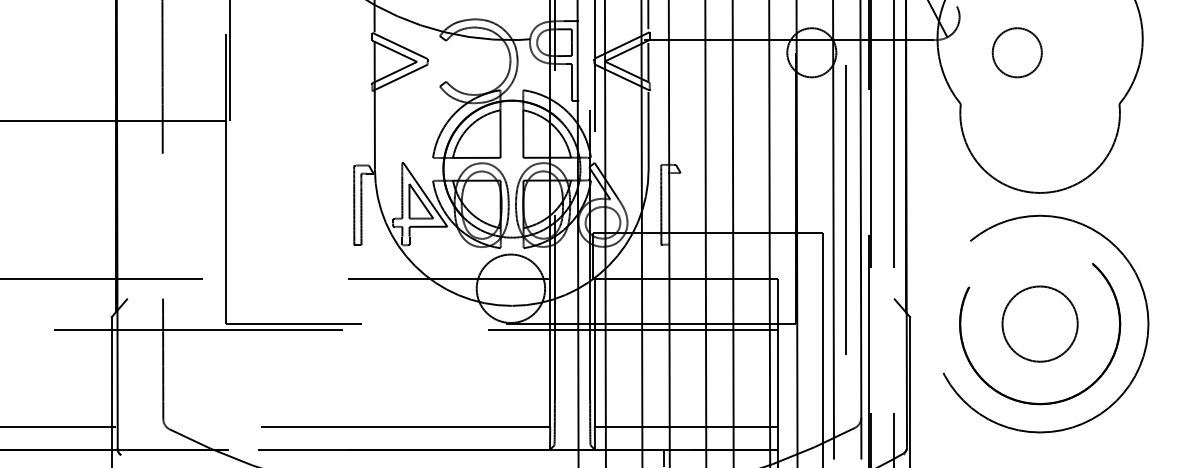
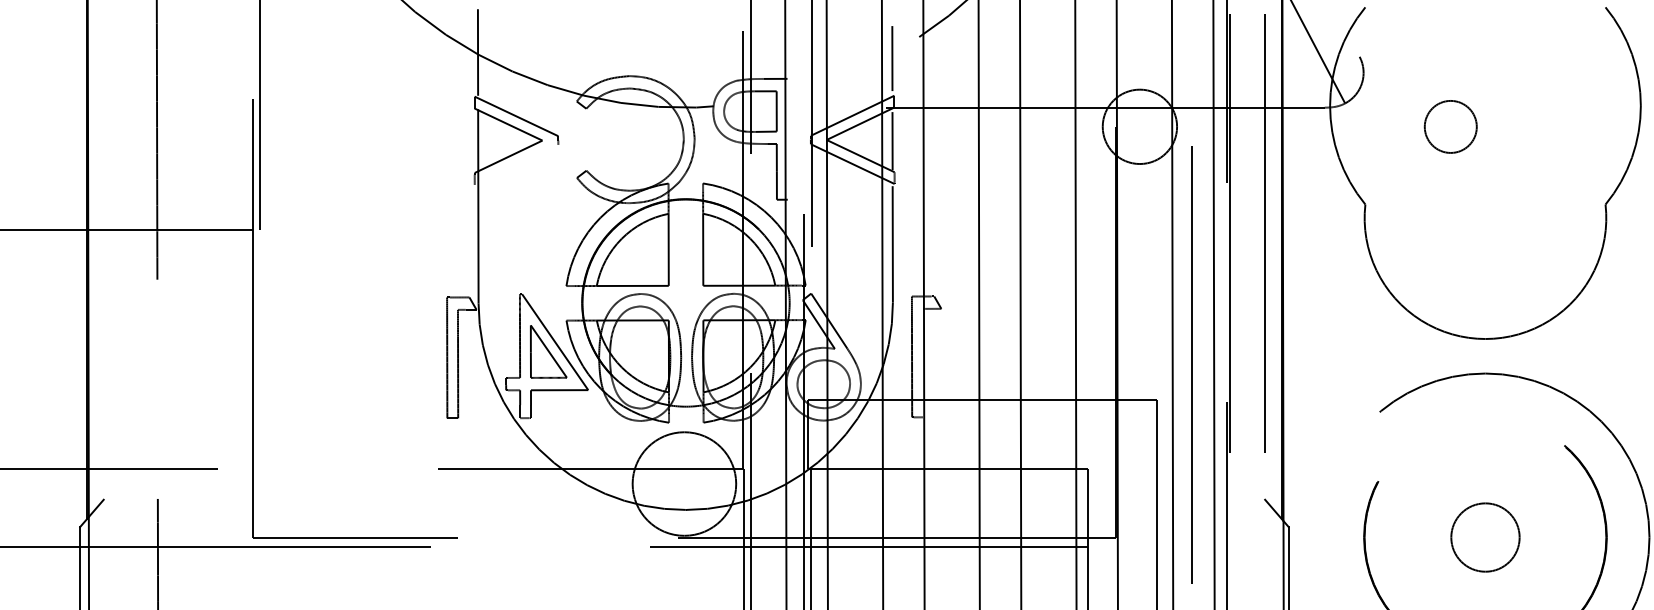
circle: (1016, 52) -> (1449, 126), size x0.7
line: (399, 77) -> (515, 164), removed
circle: (1039, 323) -> (1484, 536), size x0.6

